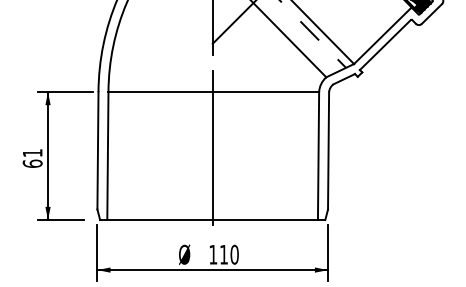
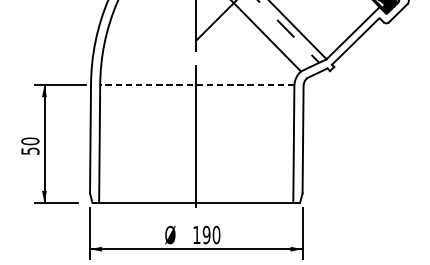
line: (213, 92) -> (197, 85), solid -> dashed
text: (32, 158) -> (30, 146), 61 -> 50
text: (223, 254) -> (206, 234), 110 -> 190

